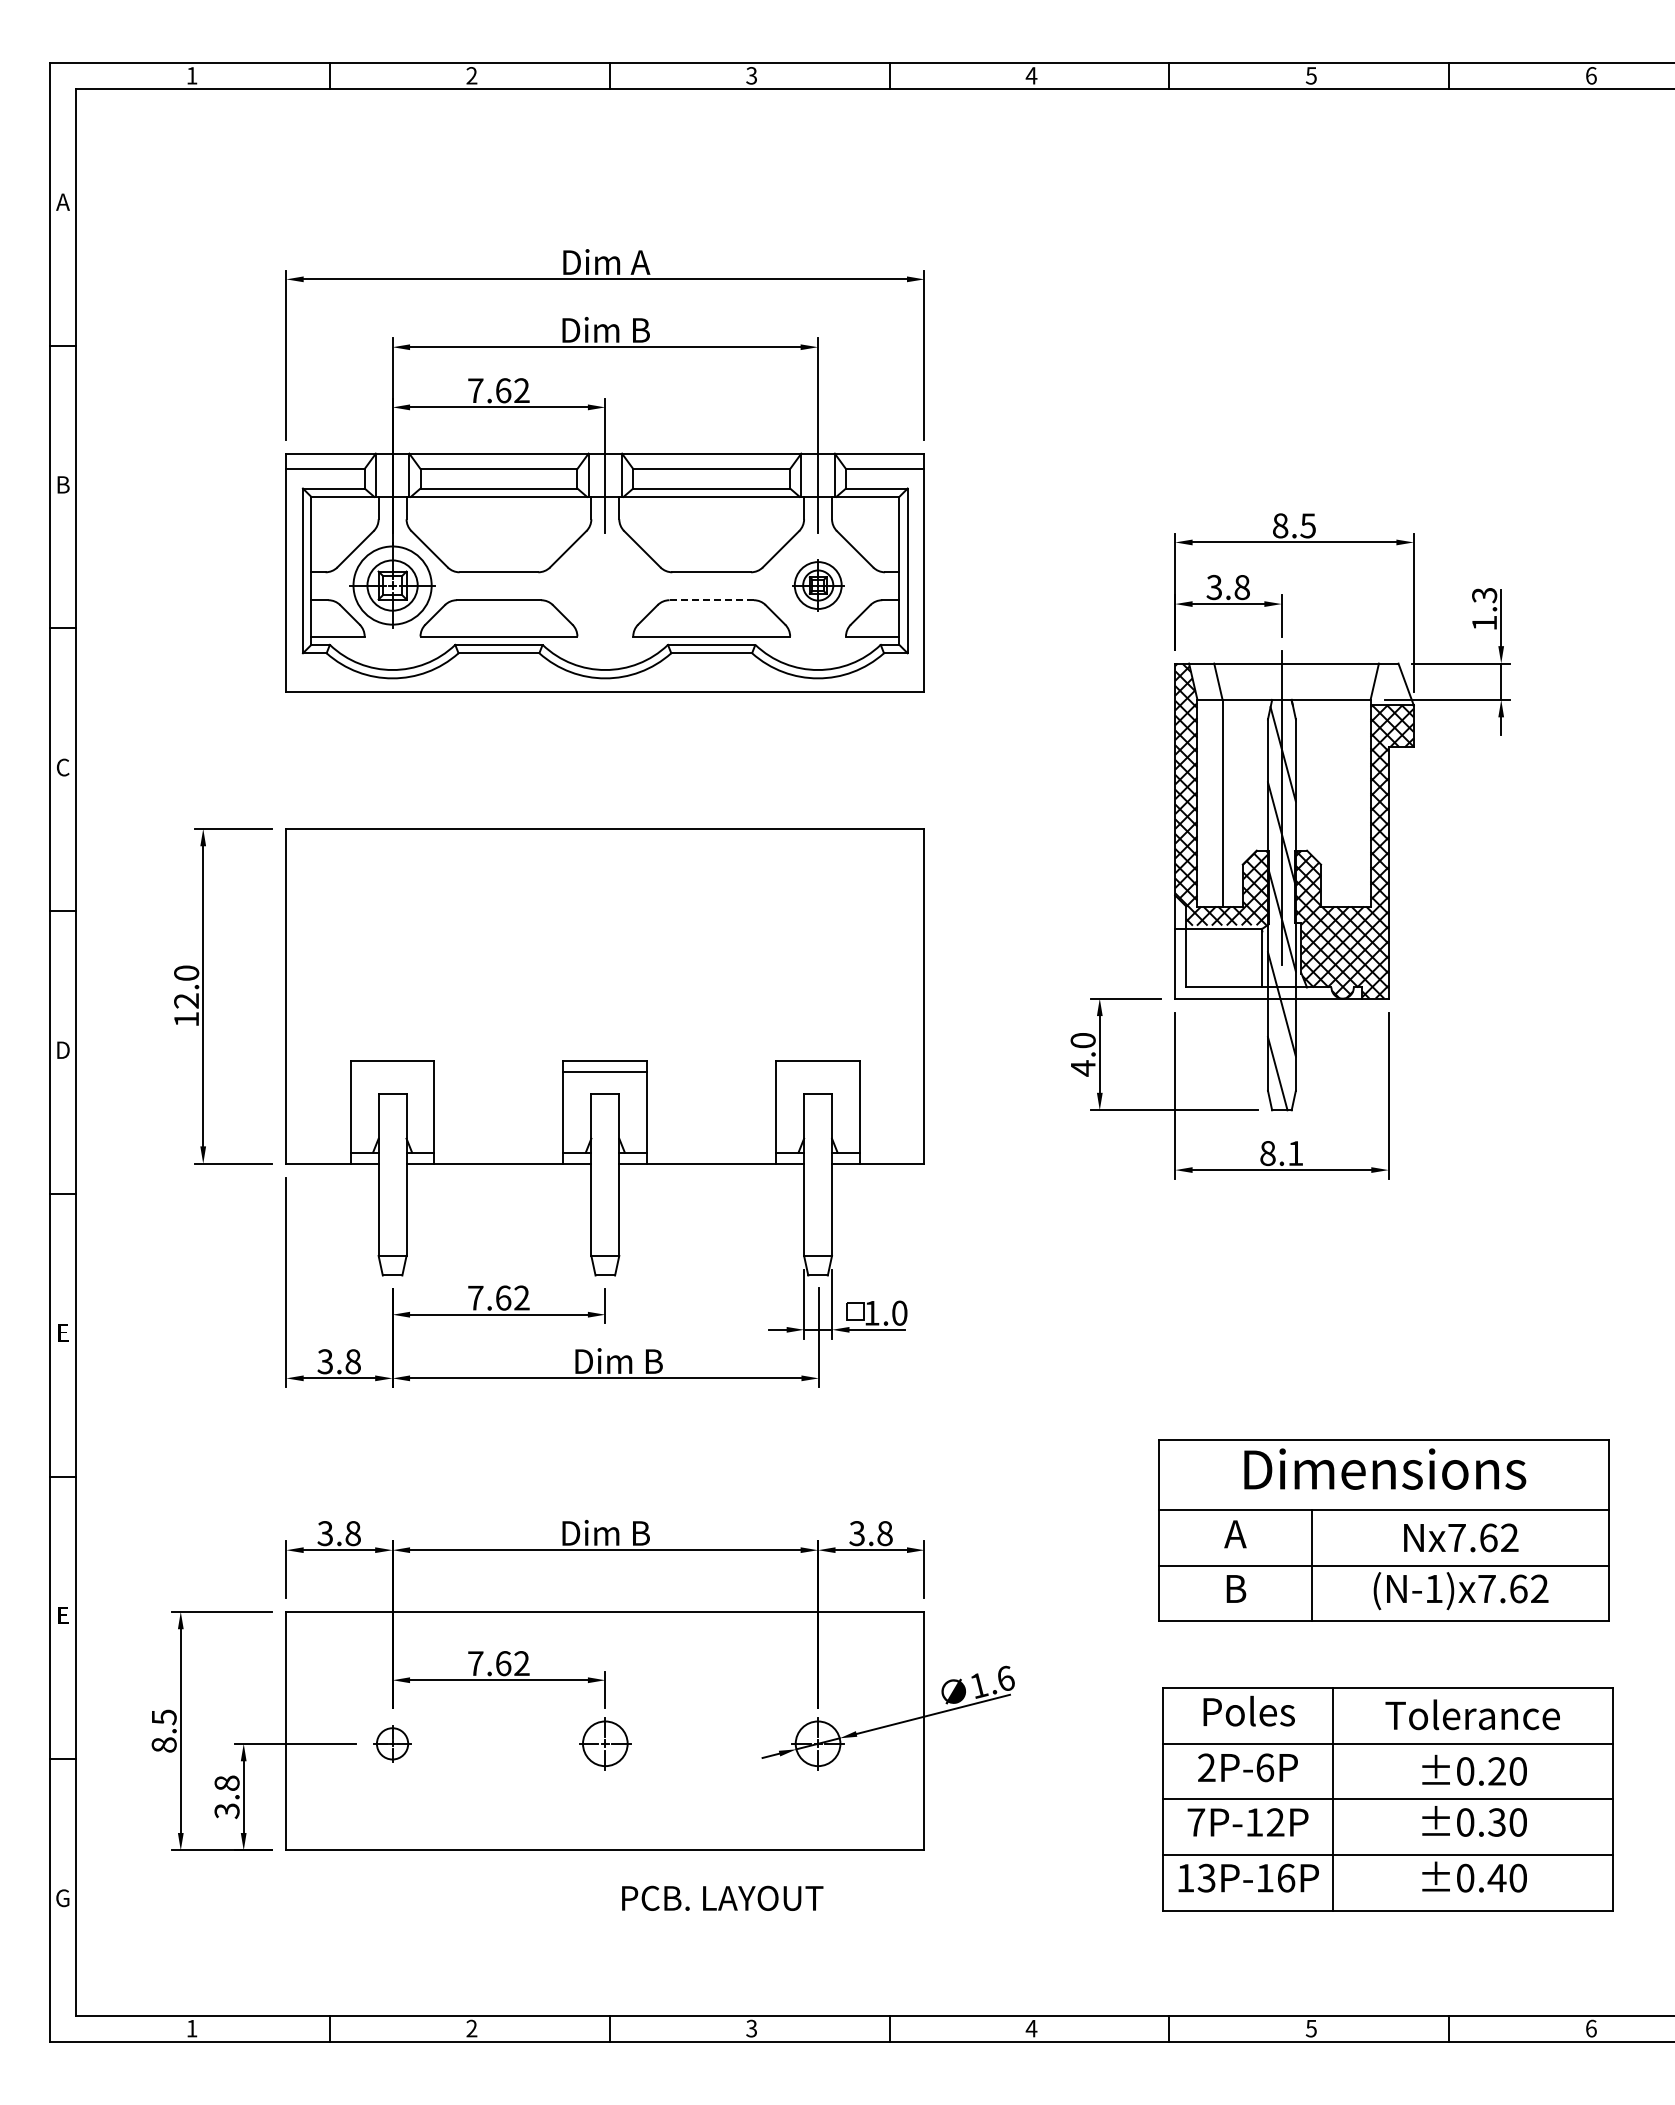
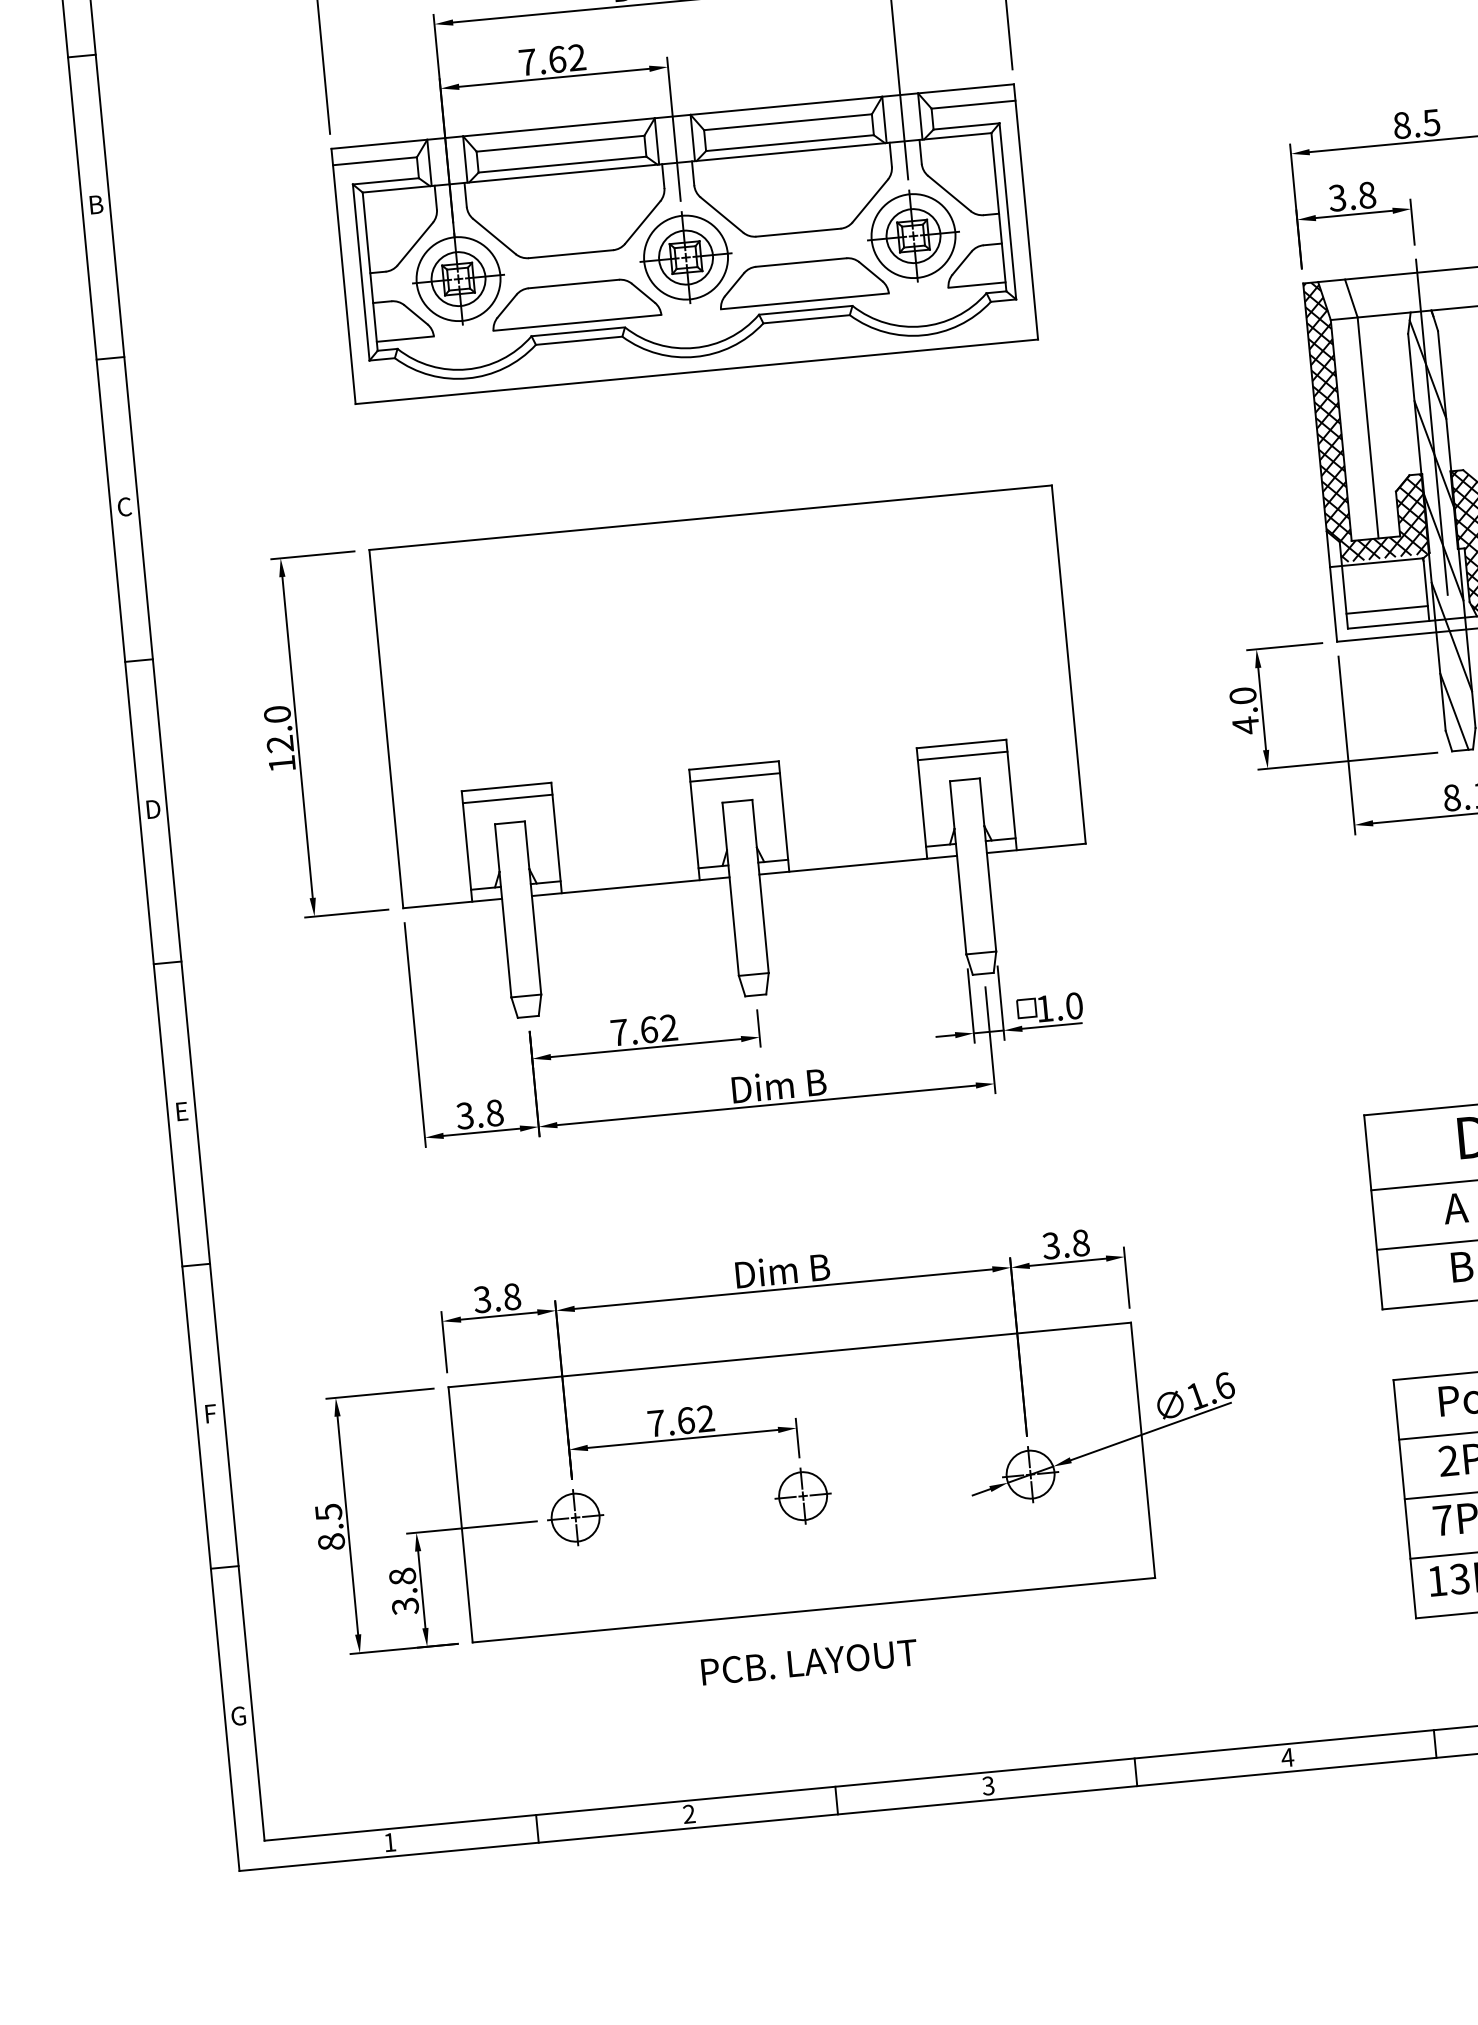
part: (605, 585) -> (686, 257), added
part: (818, 585) -> (913, 236), size x1.67
line: (711, 600) -> (801, 262), dashed -> solid
line: (1224, 973) -> (1387, 609), added
line: (392, 1071) -> (507, 798), added
line: (817, 1071) -> (962, 755), added
text: (63, 1615) -> (210, 1413), E -> F
part: (392, 1743) -> (575, 1517), size x1.43
text: (722, 1897) -> (809, 1661), moved

